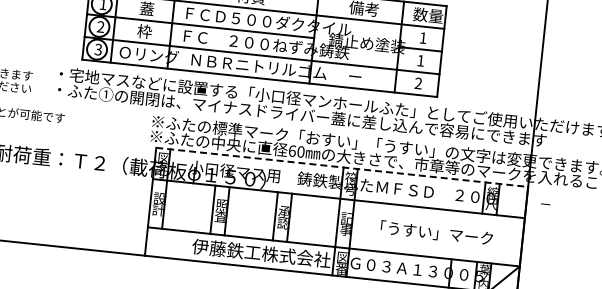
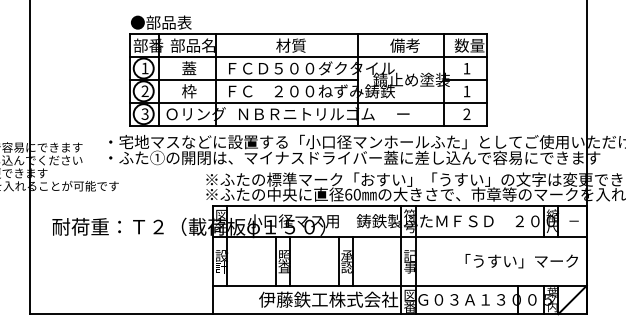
line: (341, 167) -> (399, 205), dashed -> solid
text: (545, 203) -> (573, 220), moved
text: (436, 233) -> (521, 261), moved

